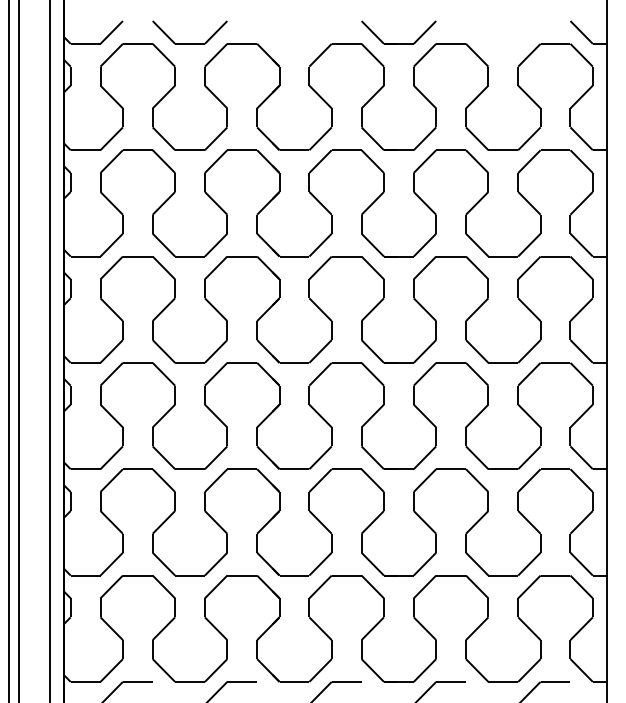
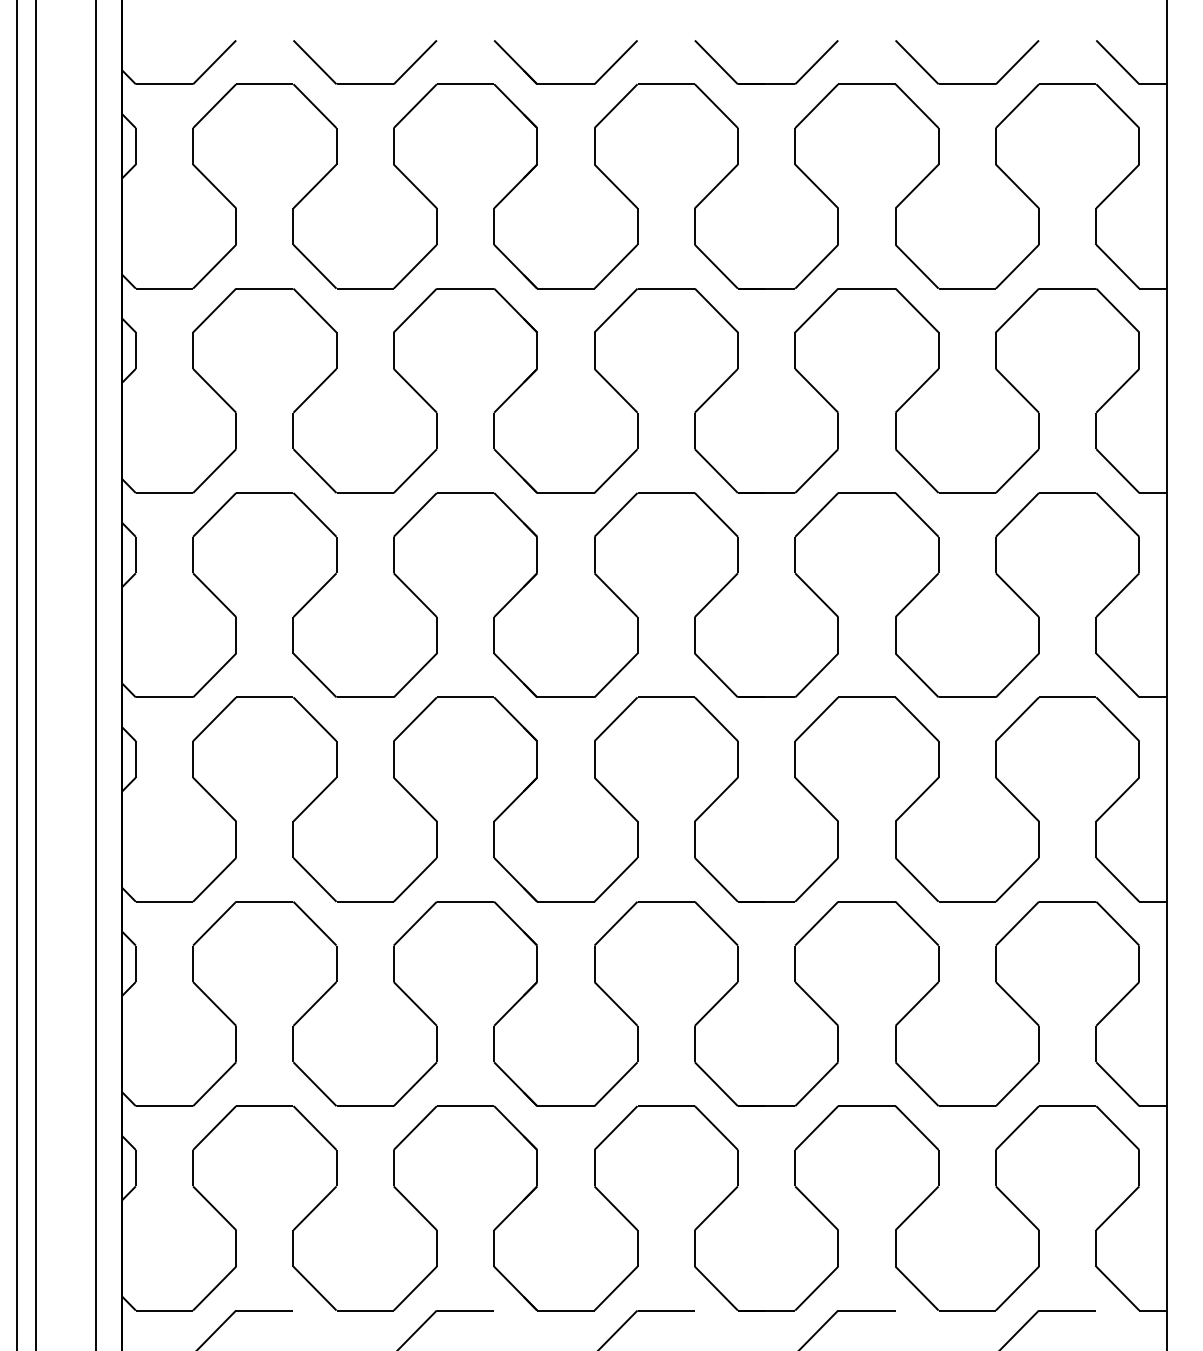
part: (294, 43) -> (565, 83), added
part: (502, 43) -> (965, 83), added

